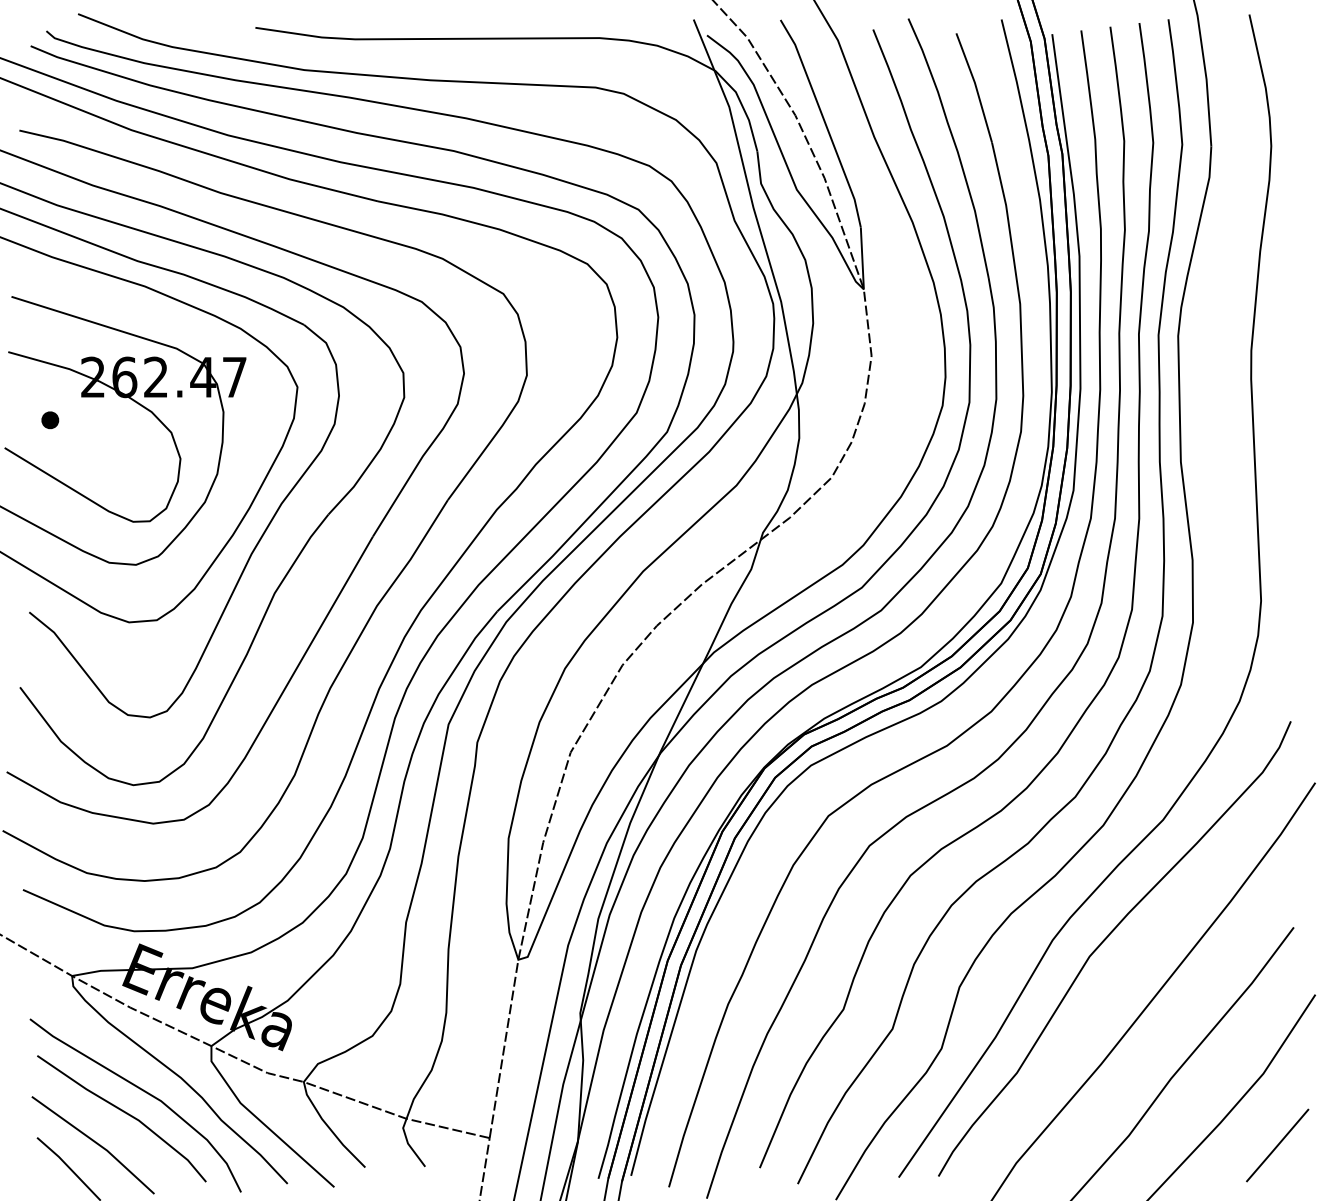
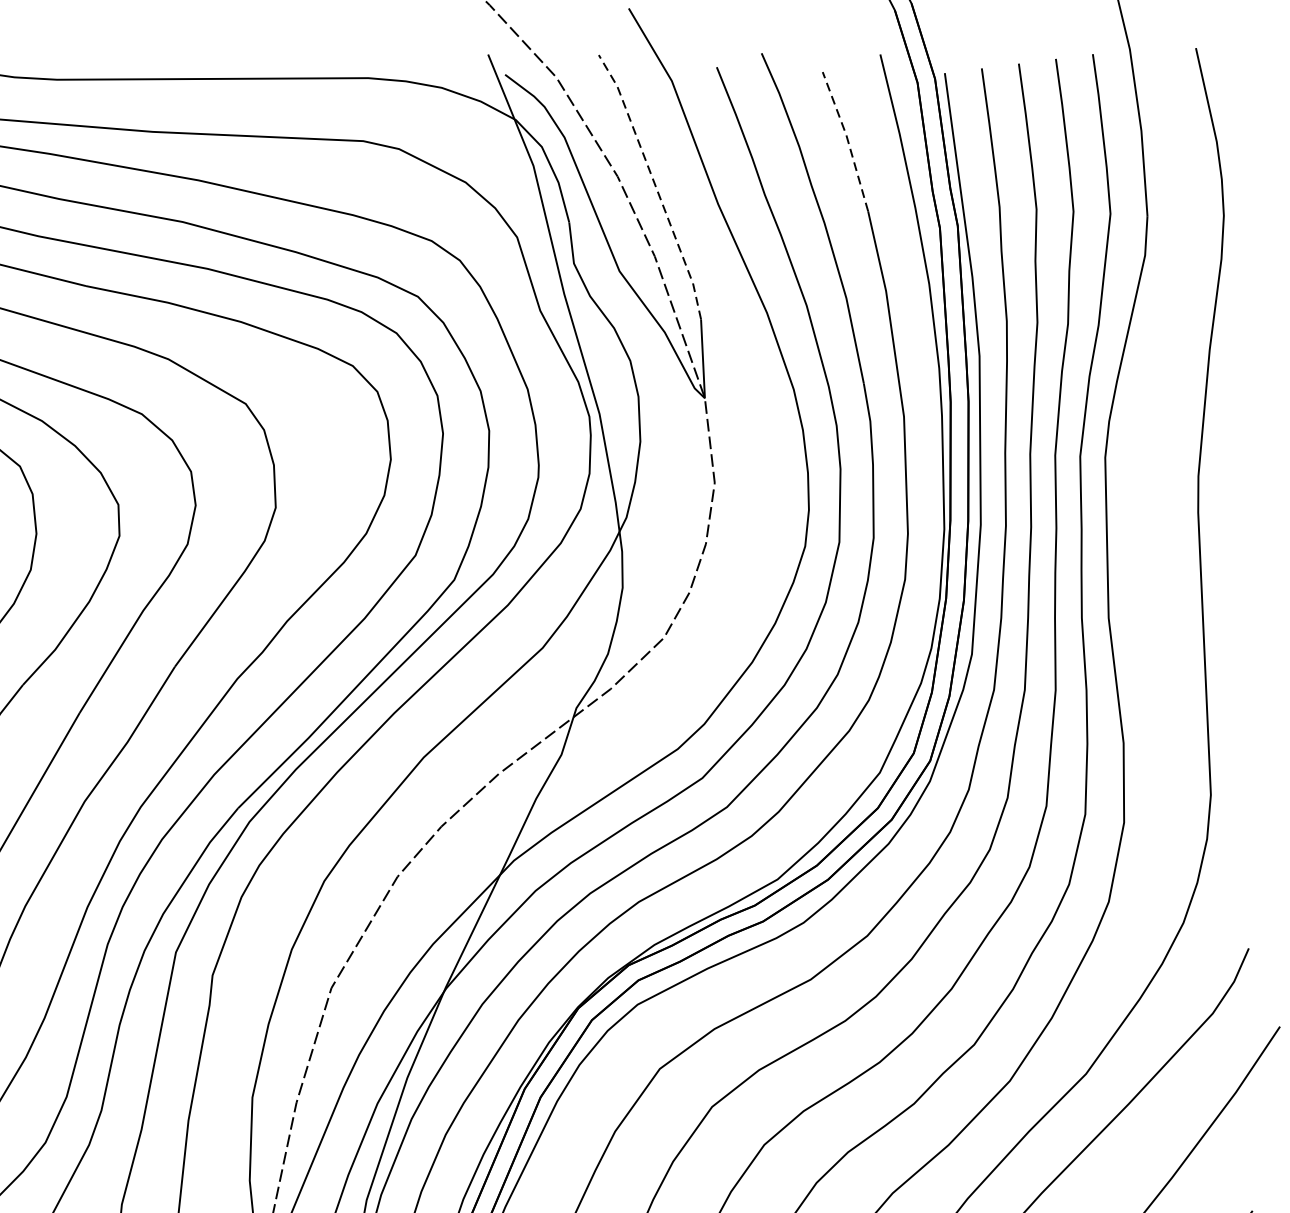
line: (976, 86) -> (848, 139), solid -> dashed
line: (824, 122) -> (654, 185), solid -> dashed

